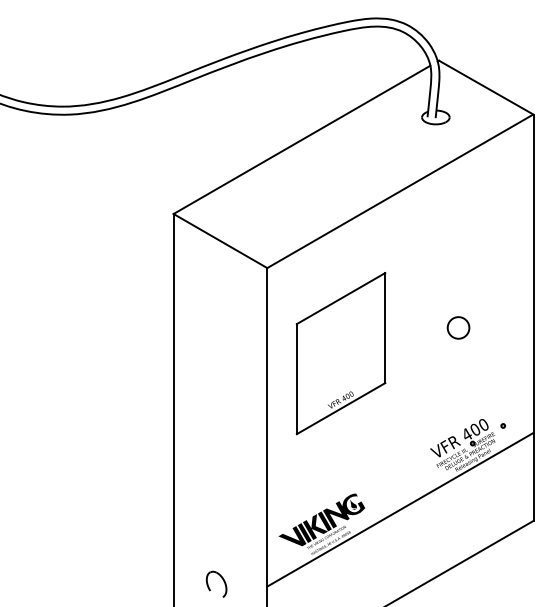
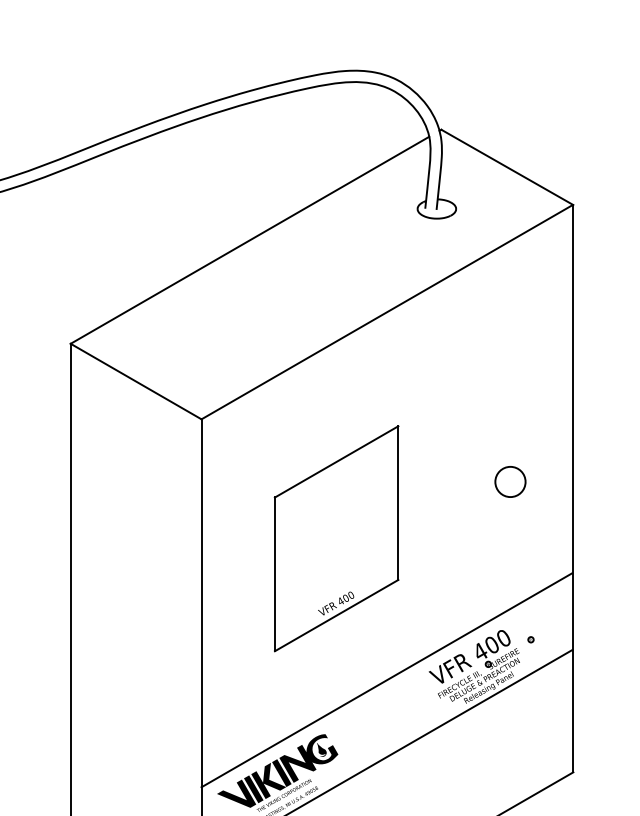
circle: (458, 327) -> (510, 481), moved
part: (340, 353) -> (335, 538), moved
line: (399, 454) -> (386, 679), added

